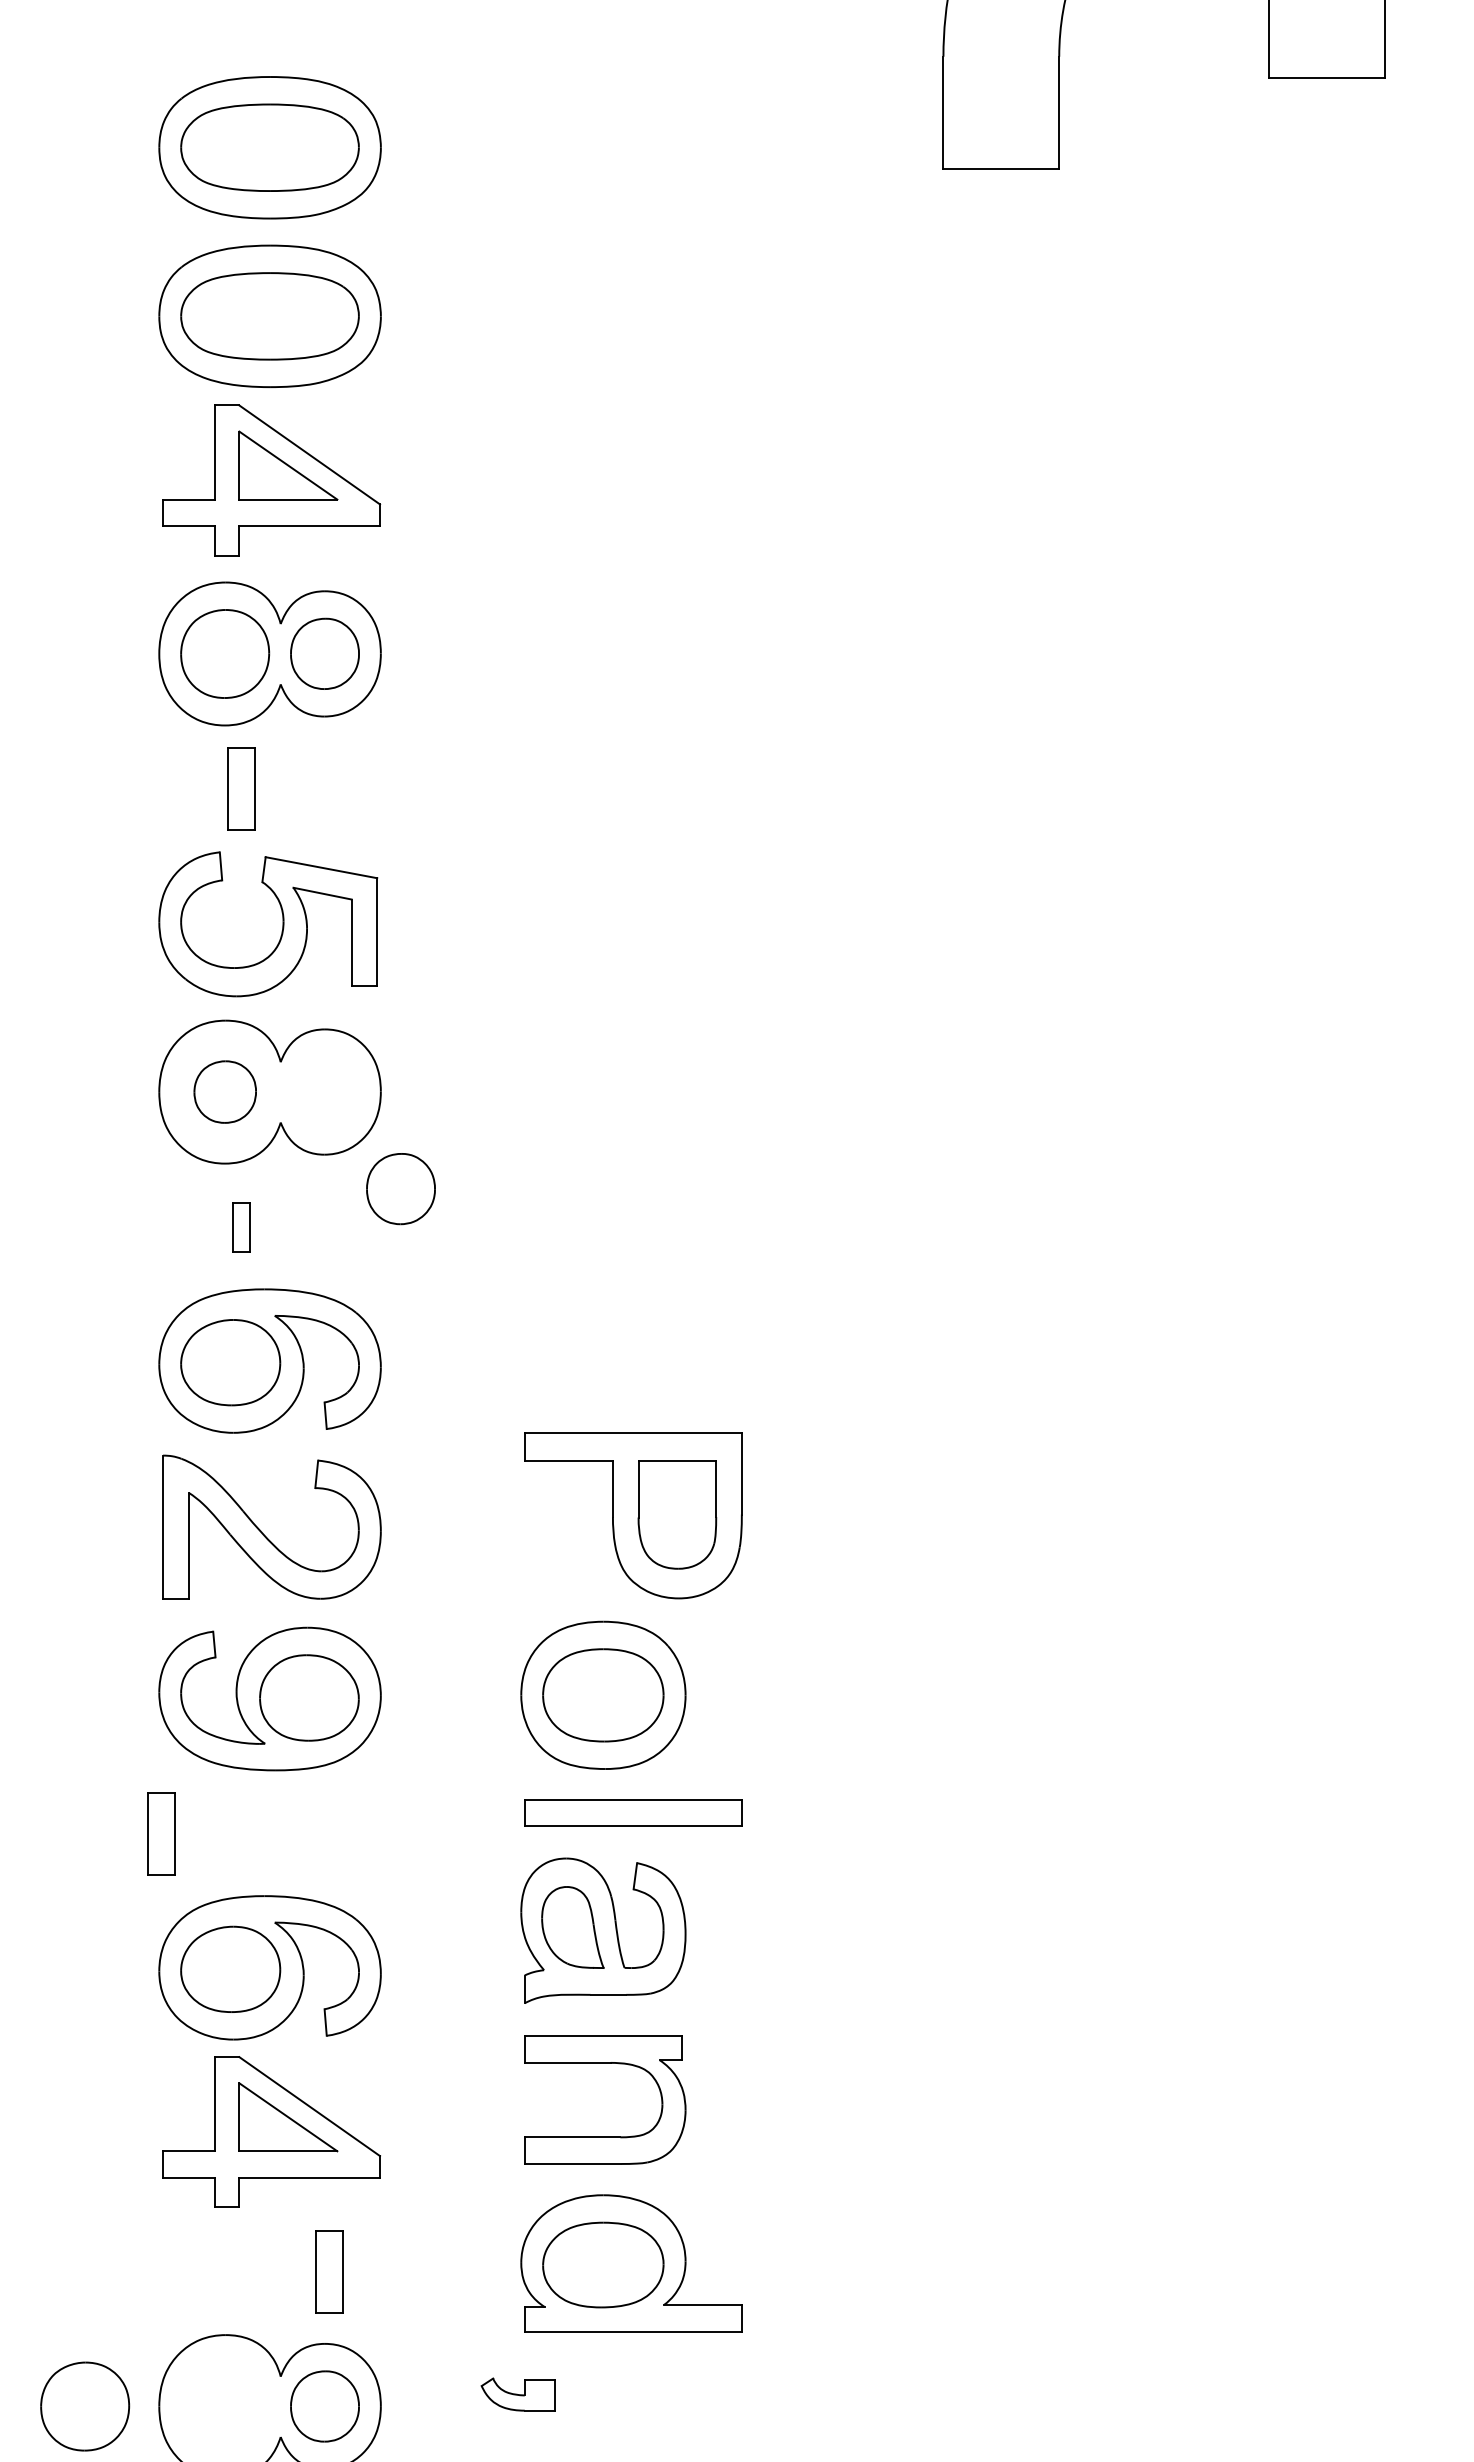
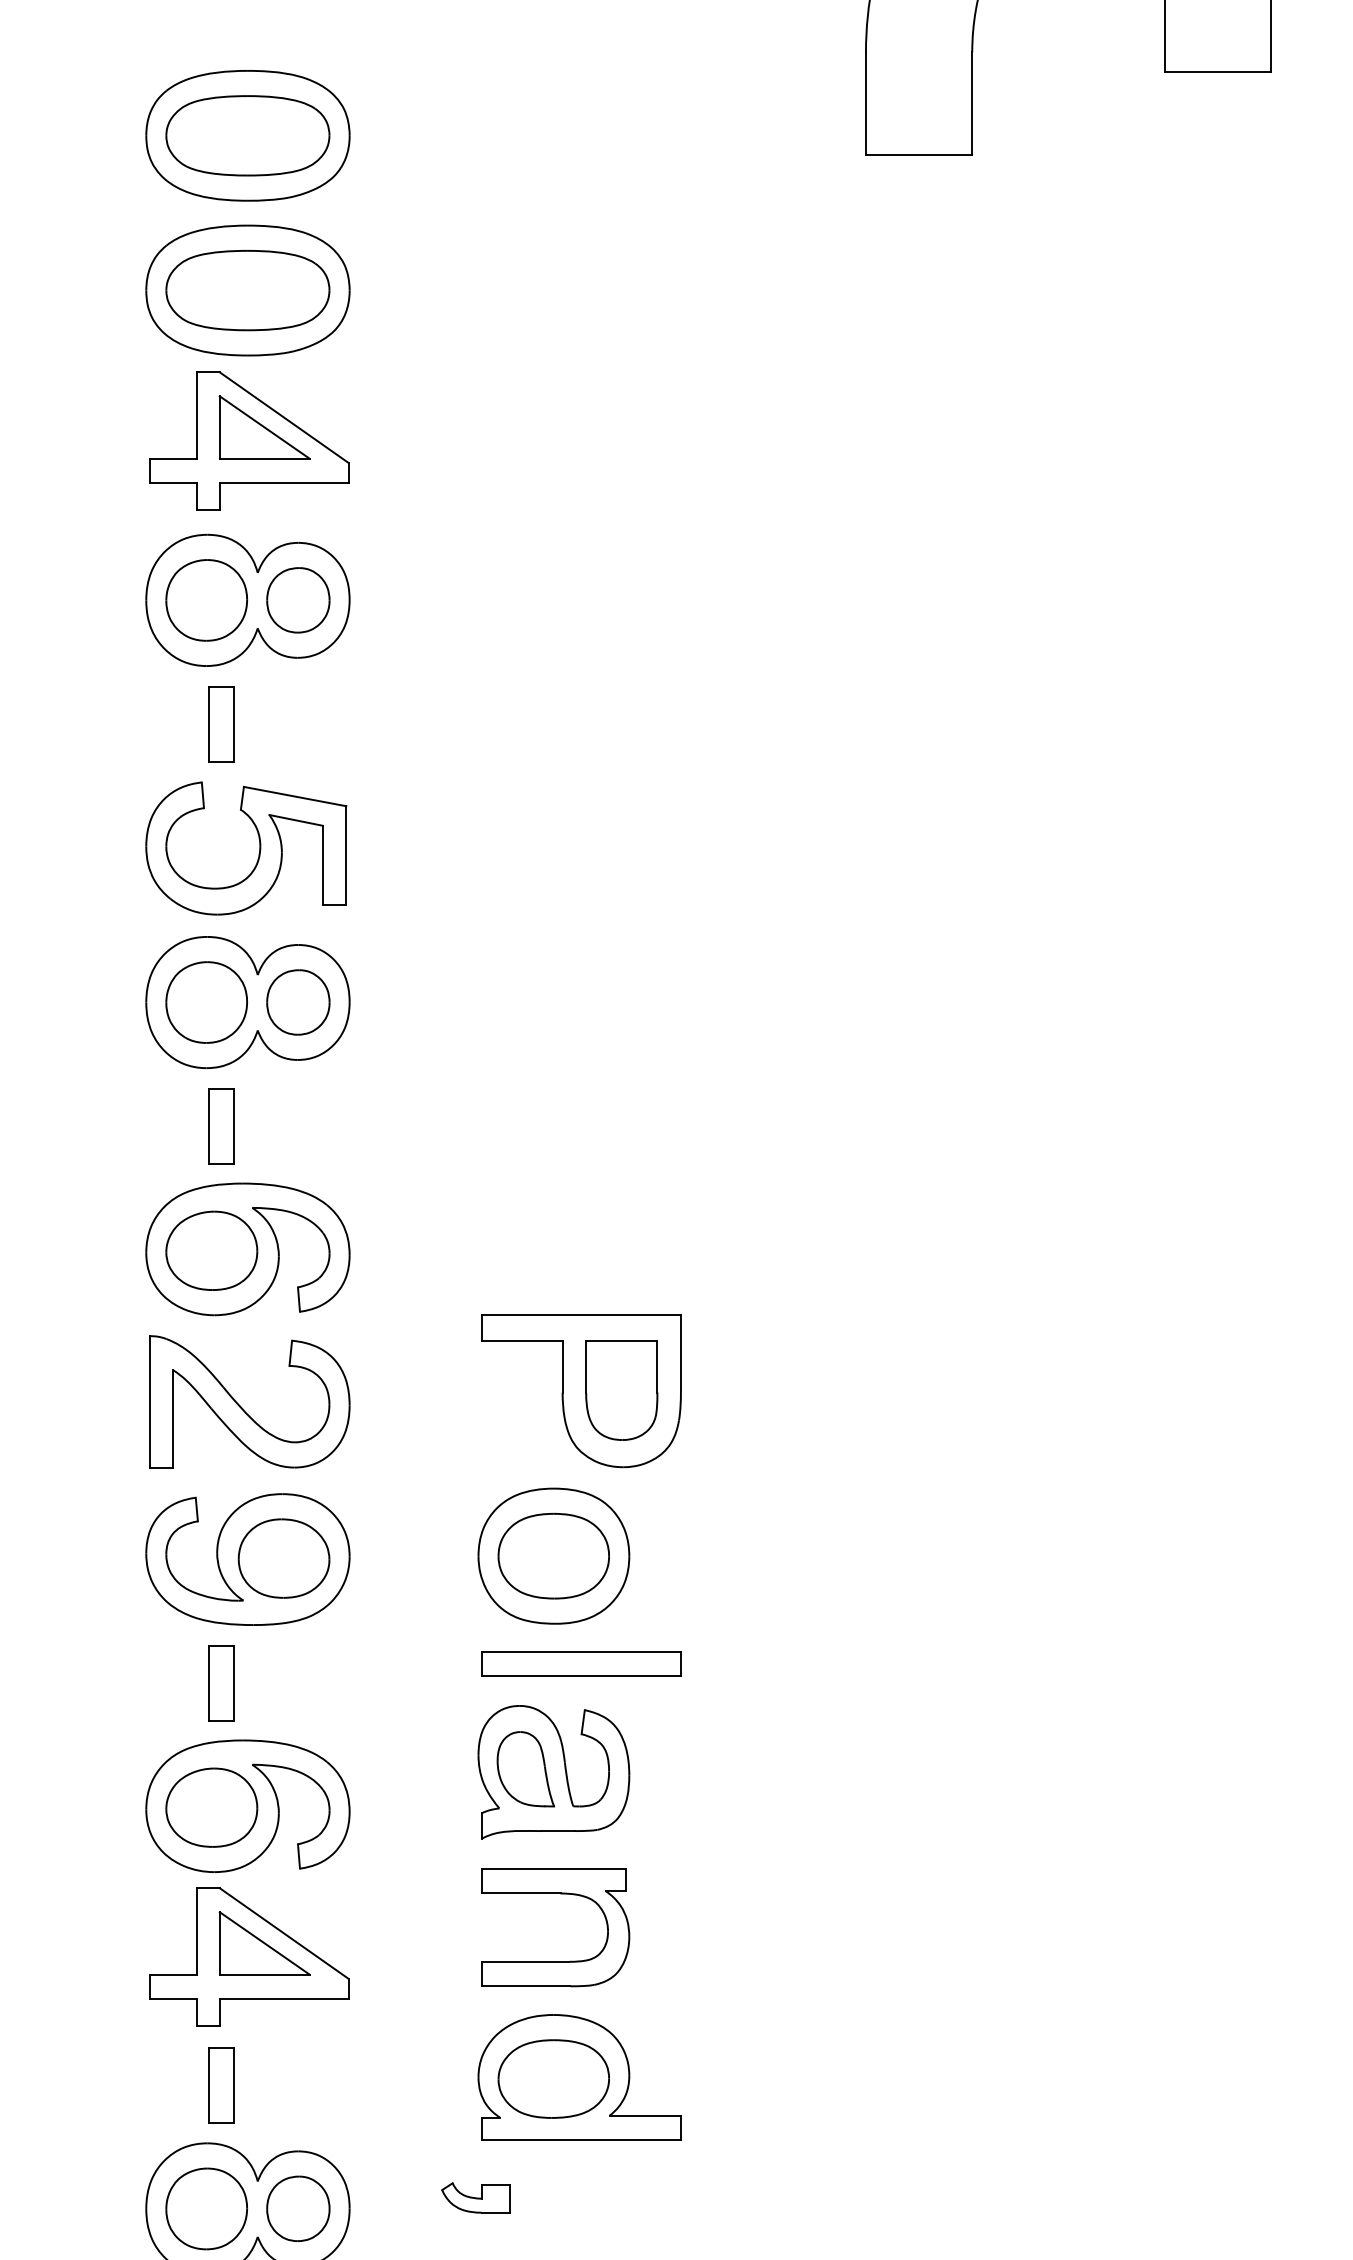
part: (225, 1091) -> (207, 1001), size x1.43
part: (400, 1189) -> (297, 1002), moved
part: (241, 1227) -> (221, 1126), size x1.67
part: (161, 1833) -> (221, 1682), moved
part: (329, 2271) -> (221, 2084), moved
part: (85, 2406) -> (207, 2208), moved

